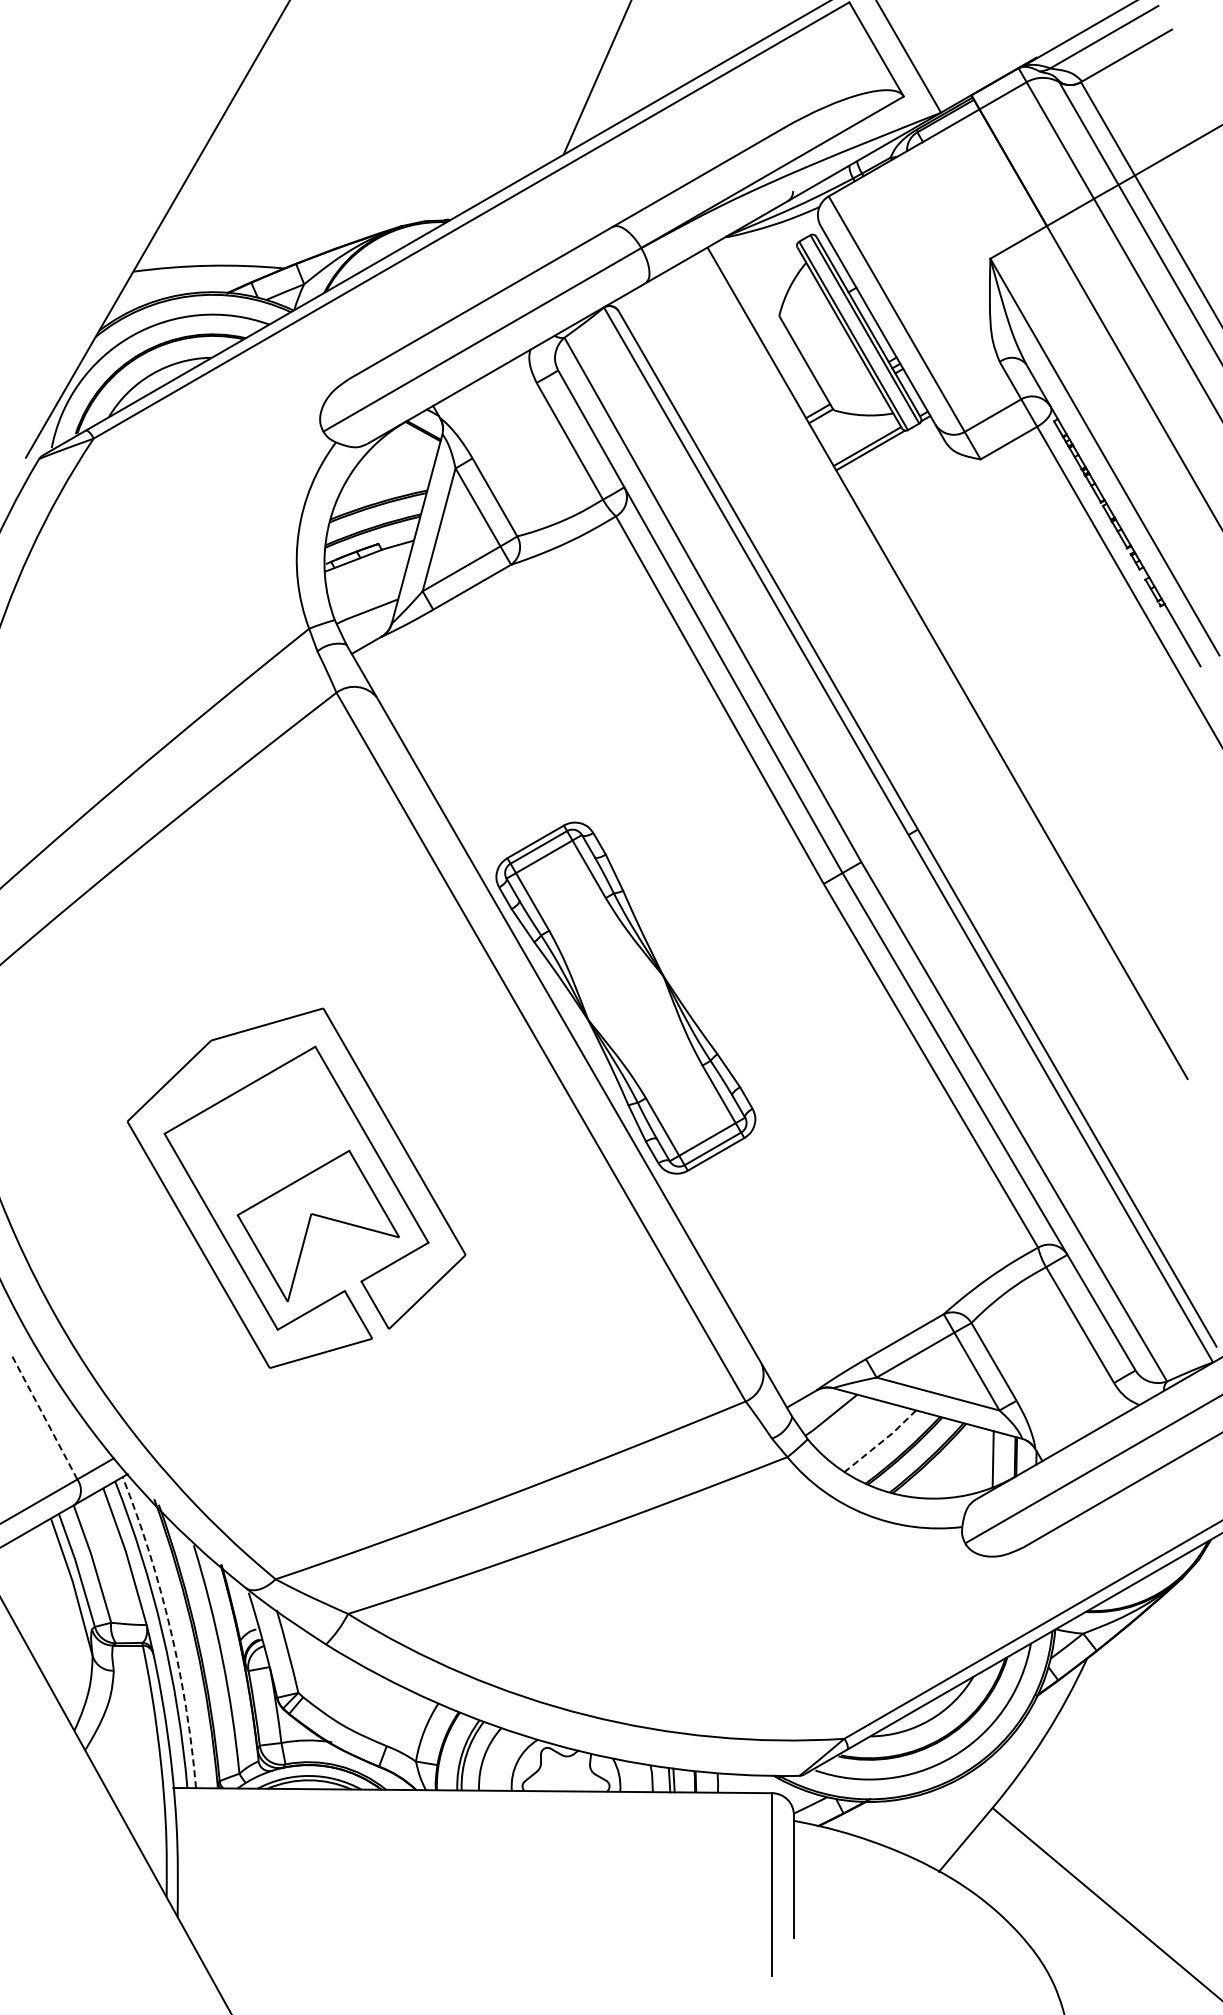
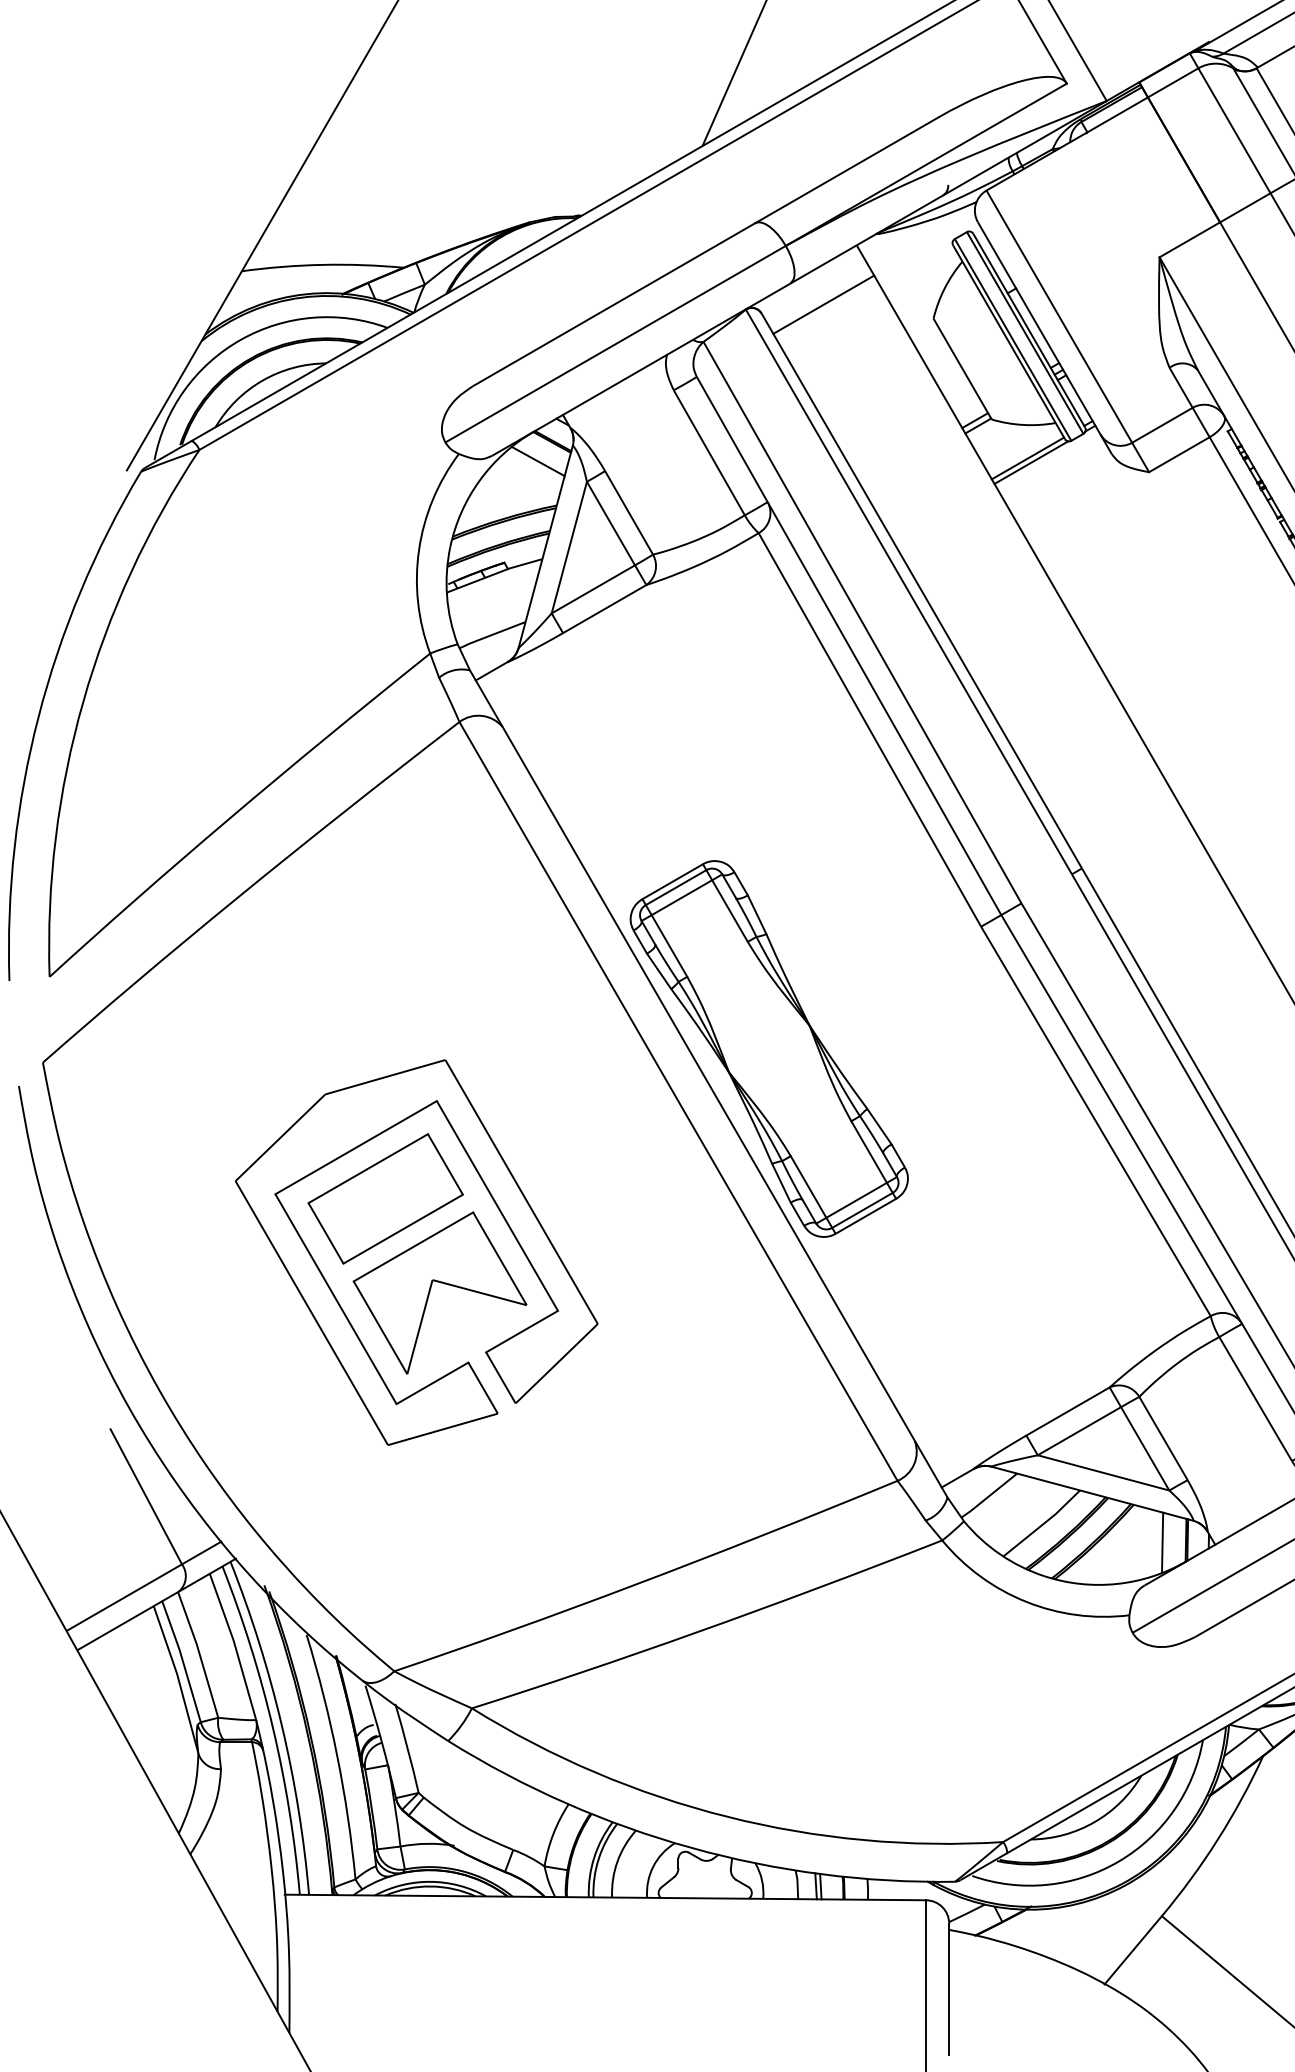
line: (676, 302) -> (823, 304), added
line: (409, 449) -> (537, 461), added
part: (267, 1137) -> (385, 1198), added
line: (43, 1415) -> (145, 1495), dashed -> solid
line: (881, 1442) -> (1042, 1524), dashed -> solid
arc: (170, 1629) -> (281, 1725), dashed -> solid

